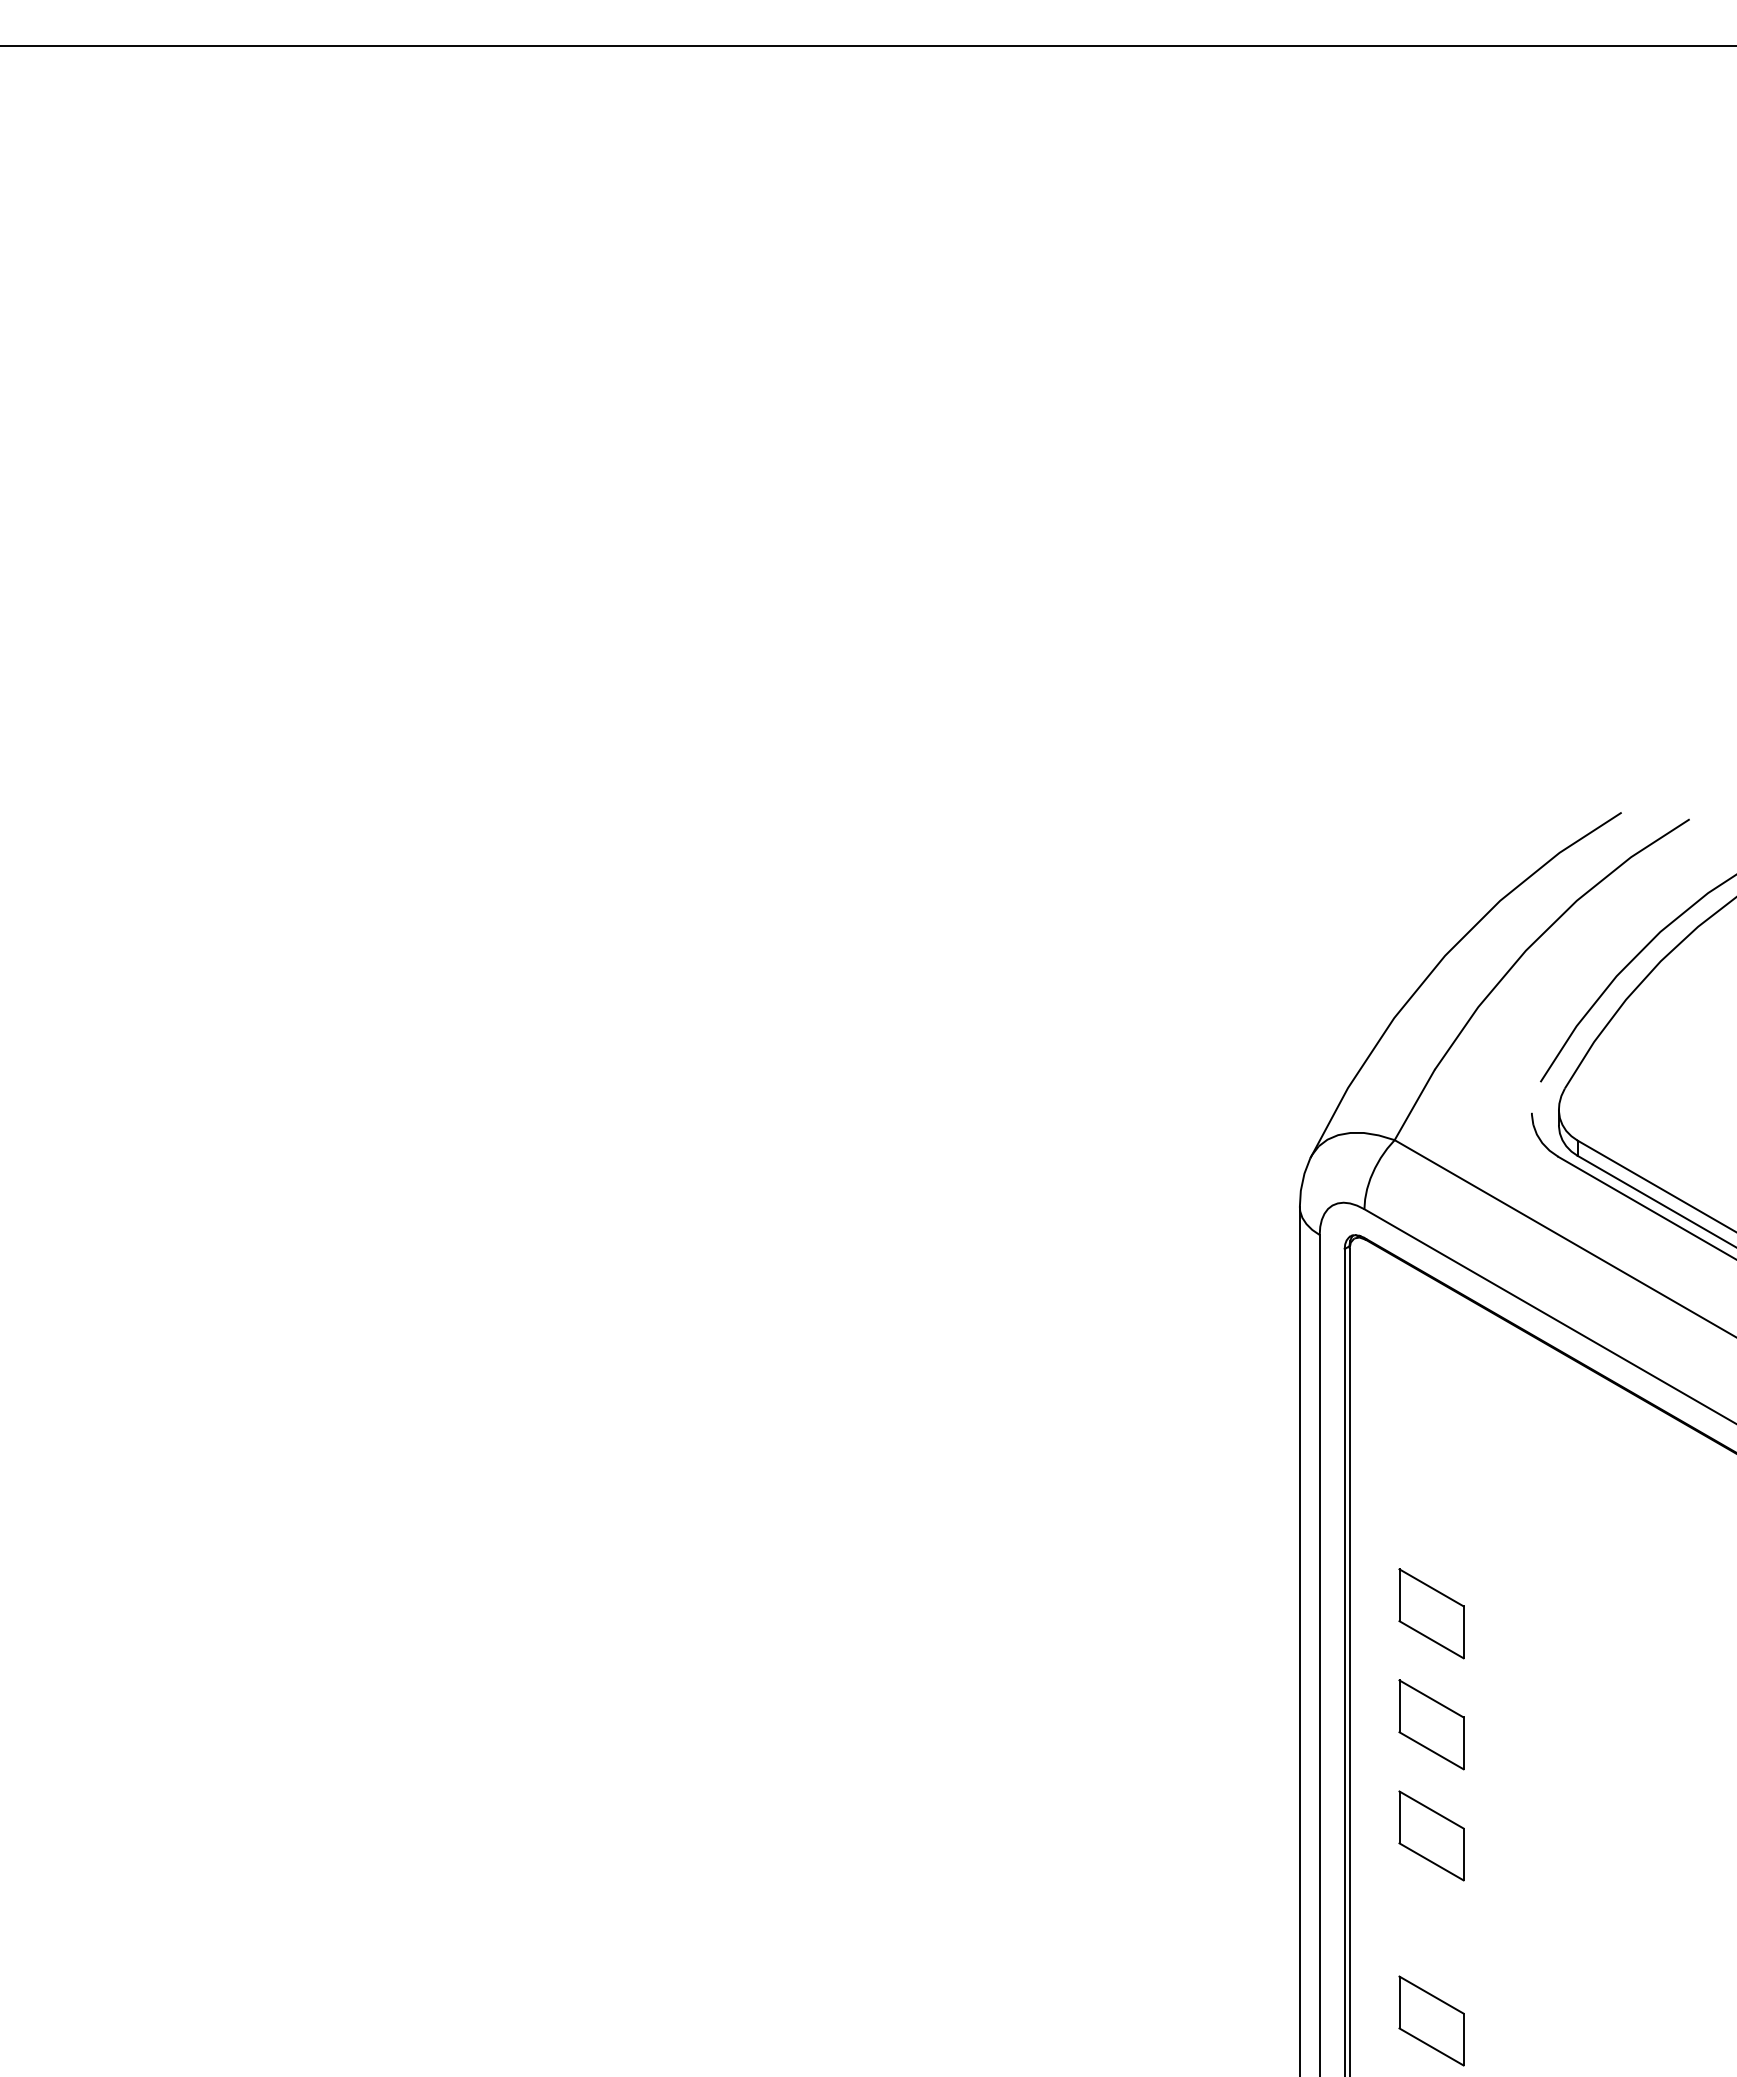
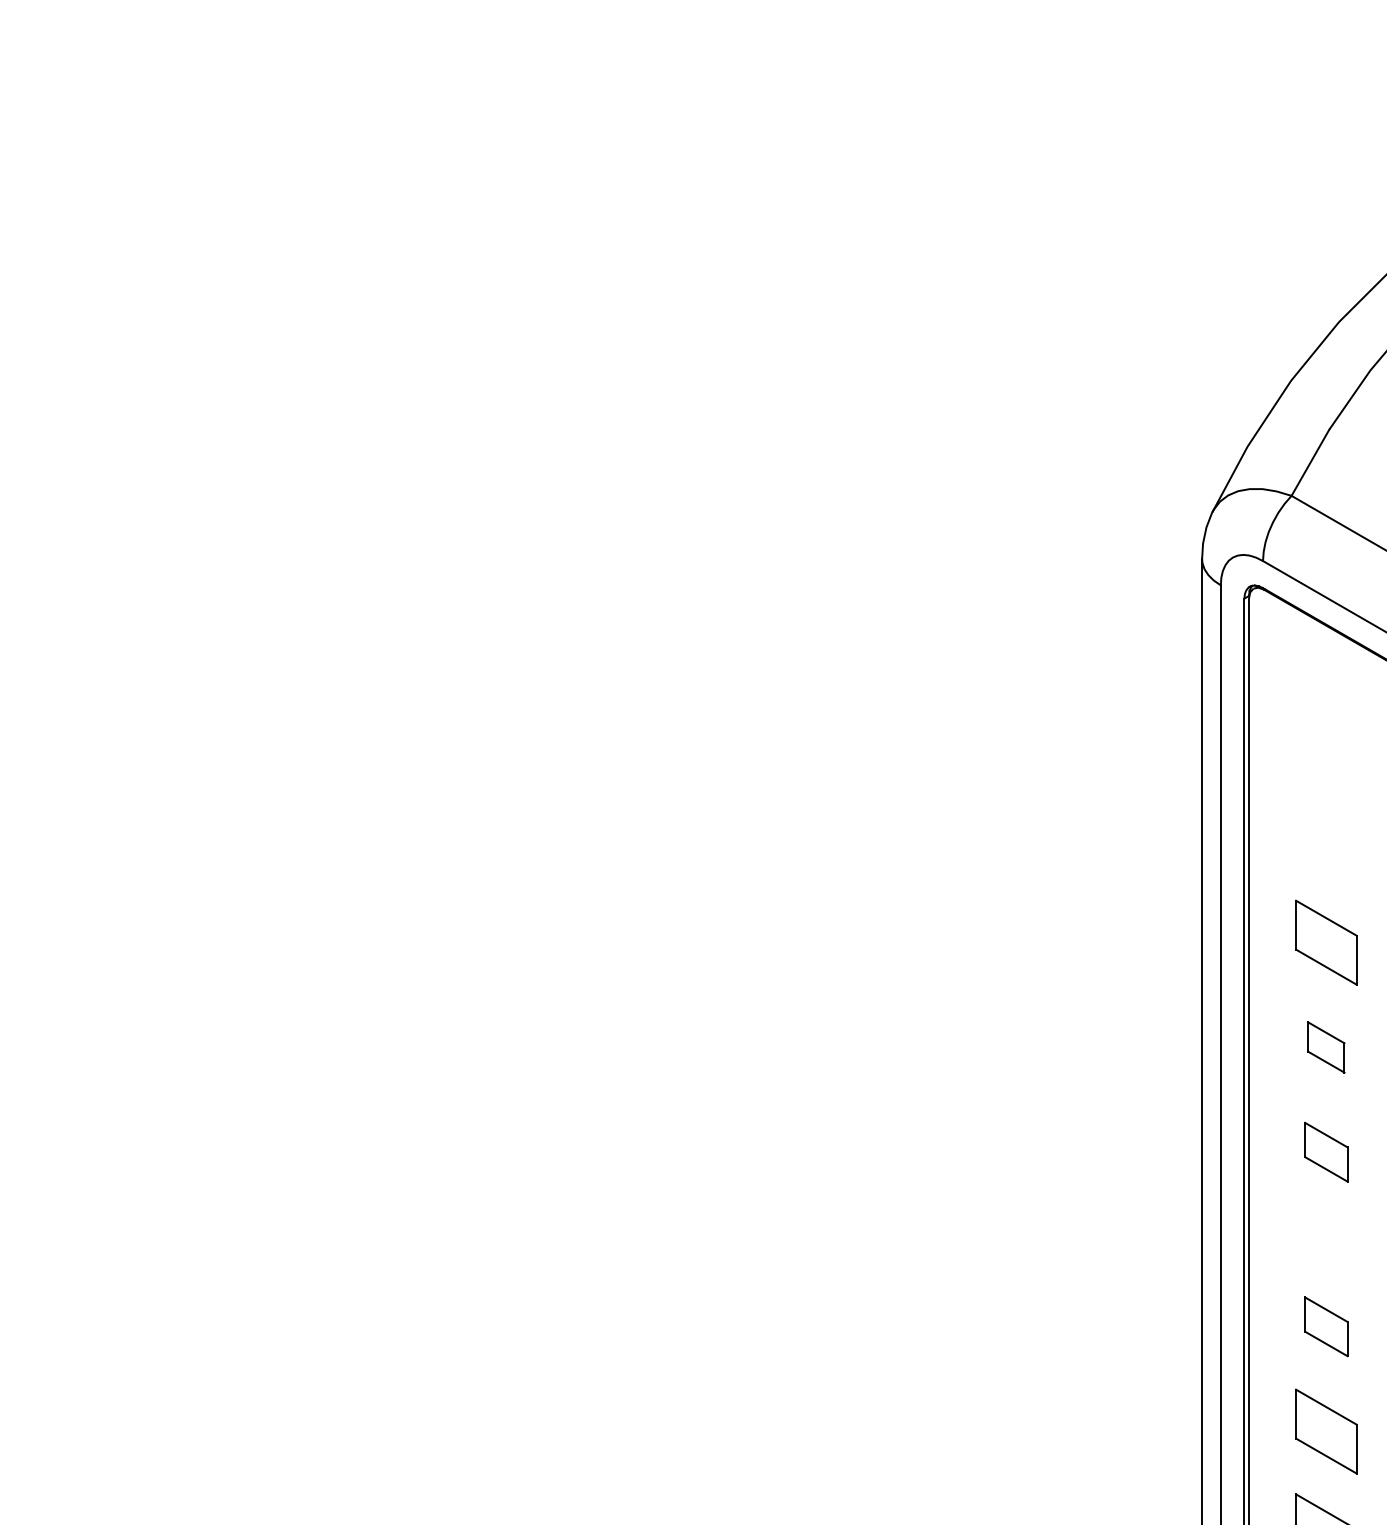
part: (1431, 1724) -> (1326, 1047), size x0.6
part: (1431, 1835) -> (1326, 1151), size x0.7
part: (1431, 2020) -> (1326, 1326), size x0.7

